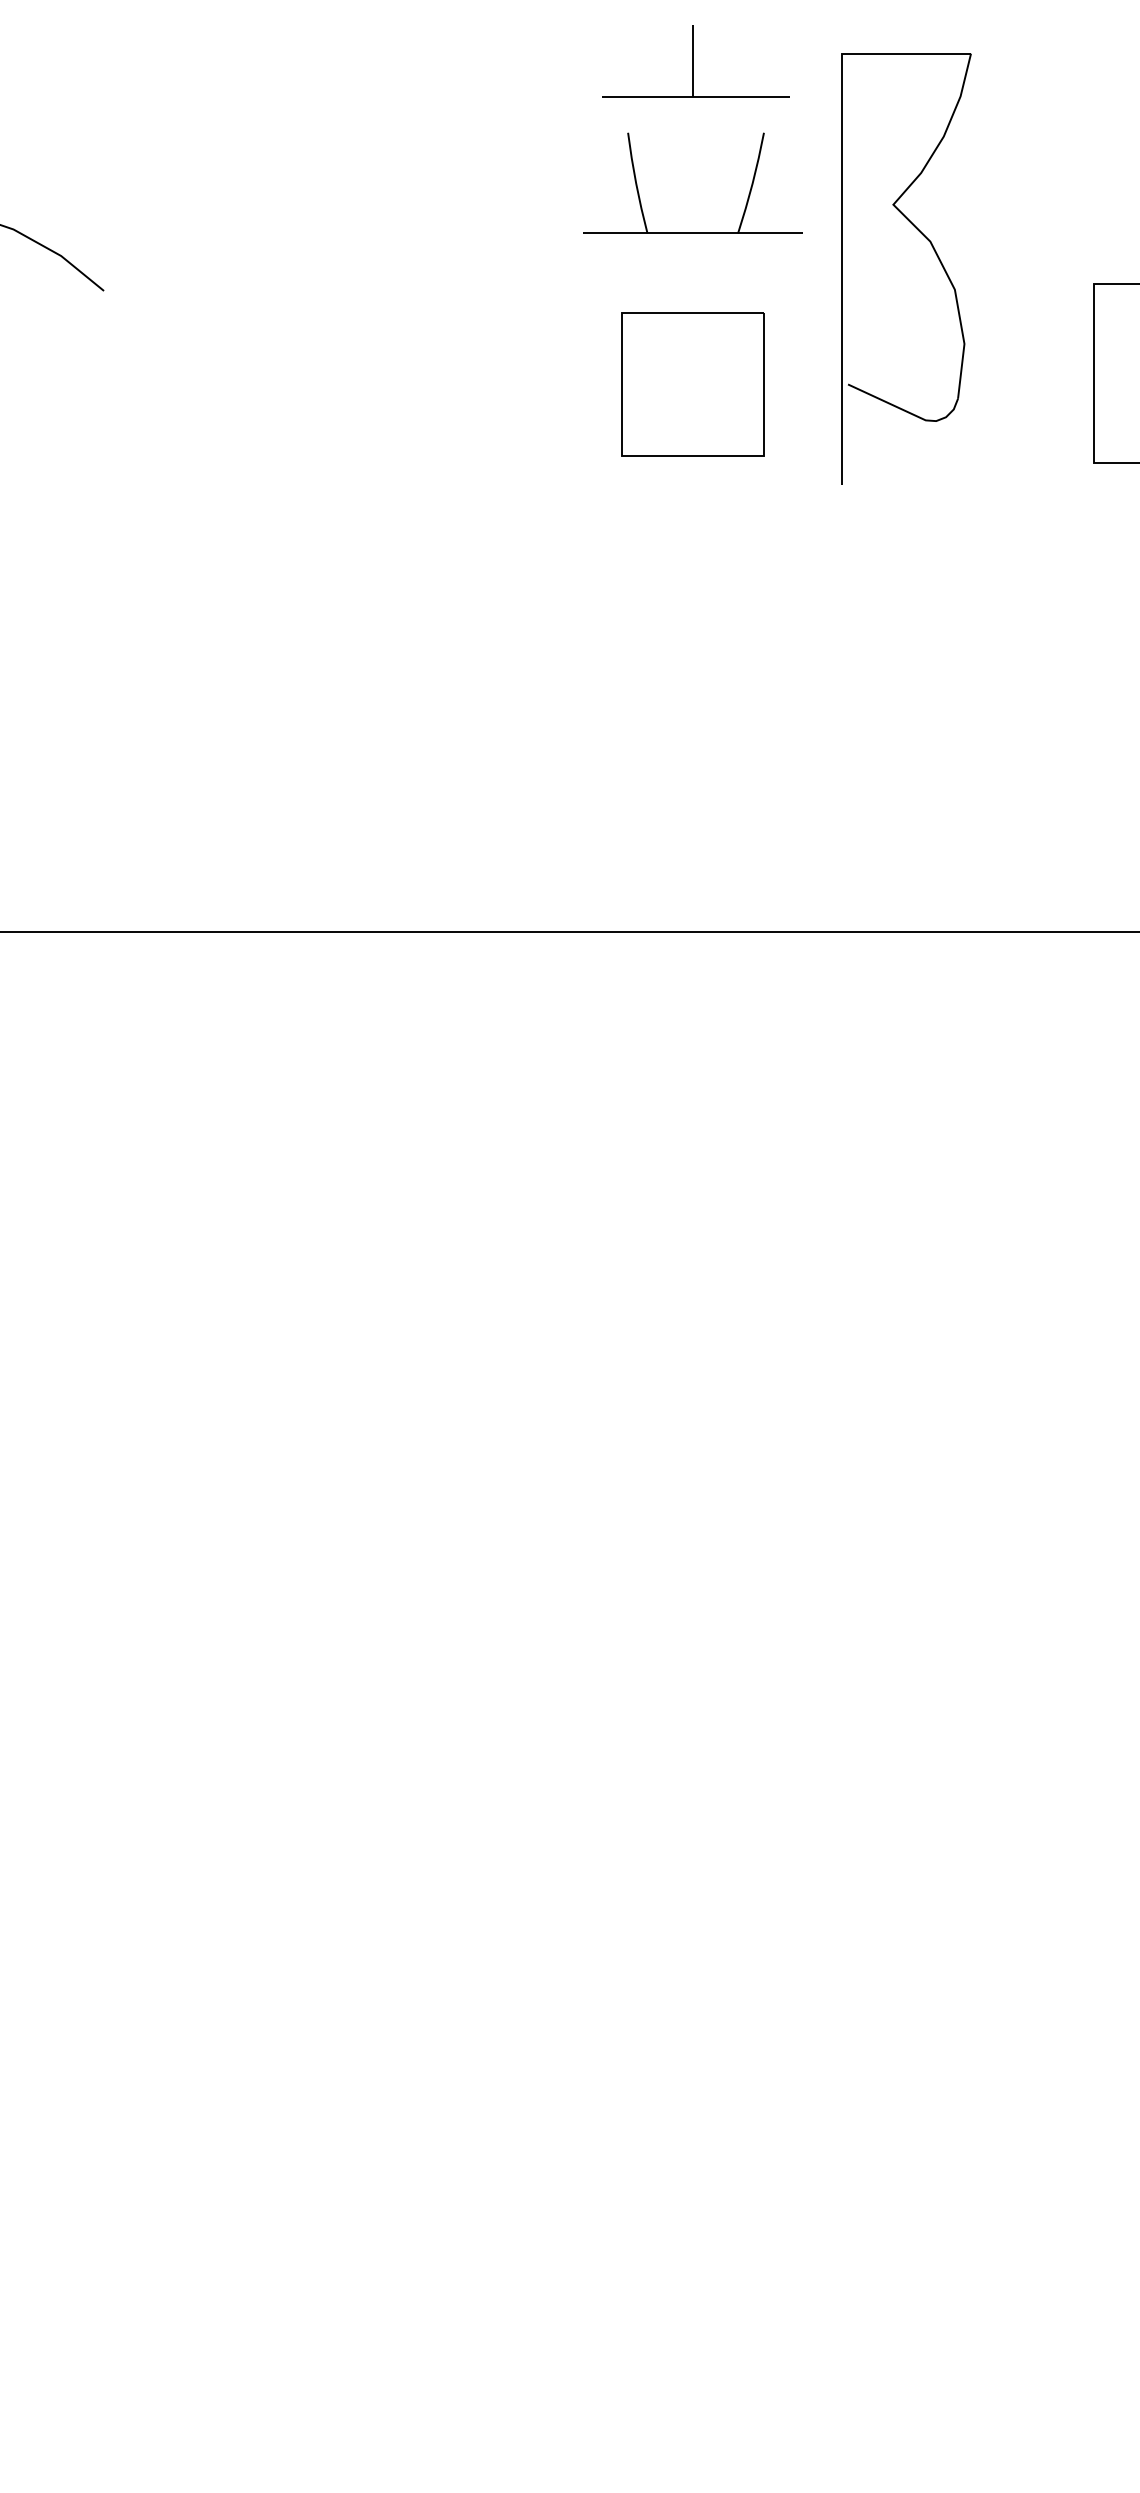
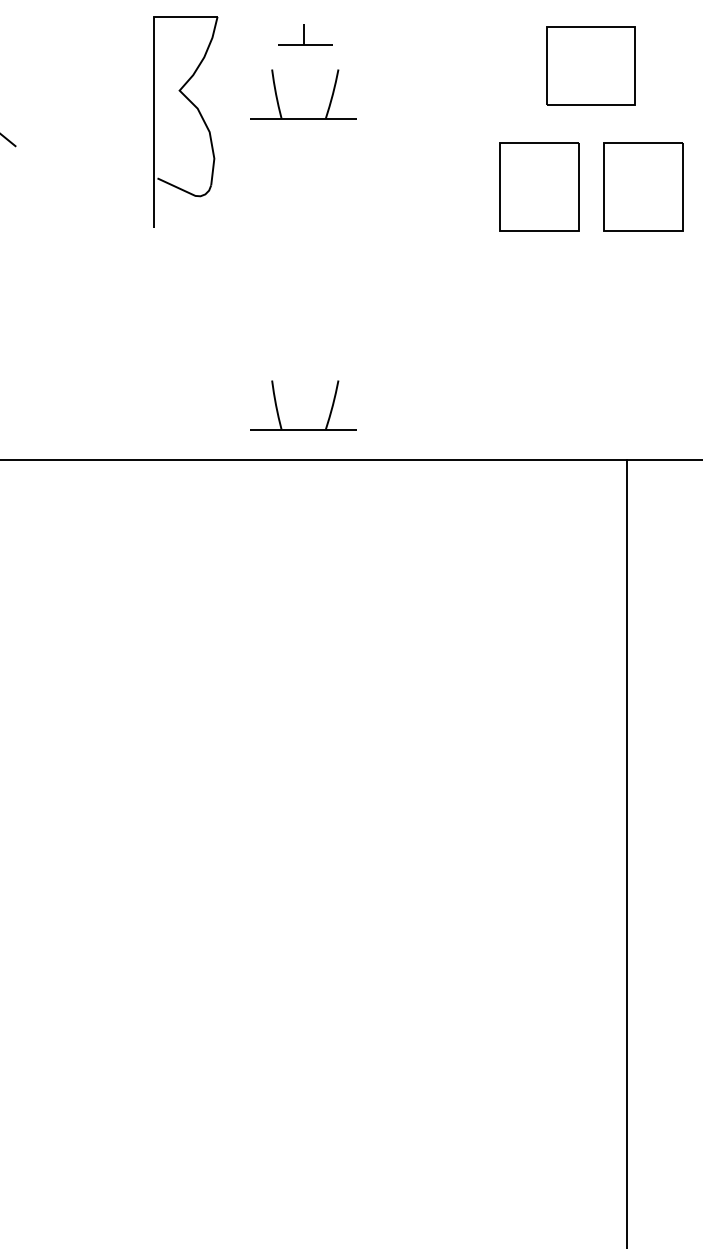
part: (696, 61) -> (305, 34), size x0.6
part: (934, 253) -> (199, 114), moved
part: (692, 382) -> (303, 191), removed
part: (692, 870) -> (303, 429), added

